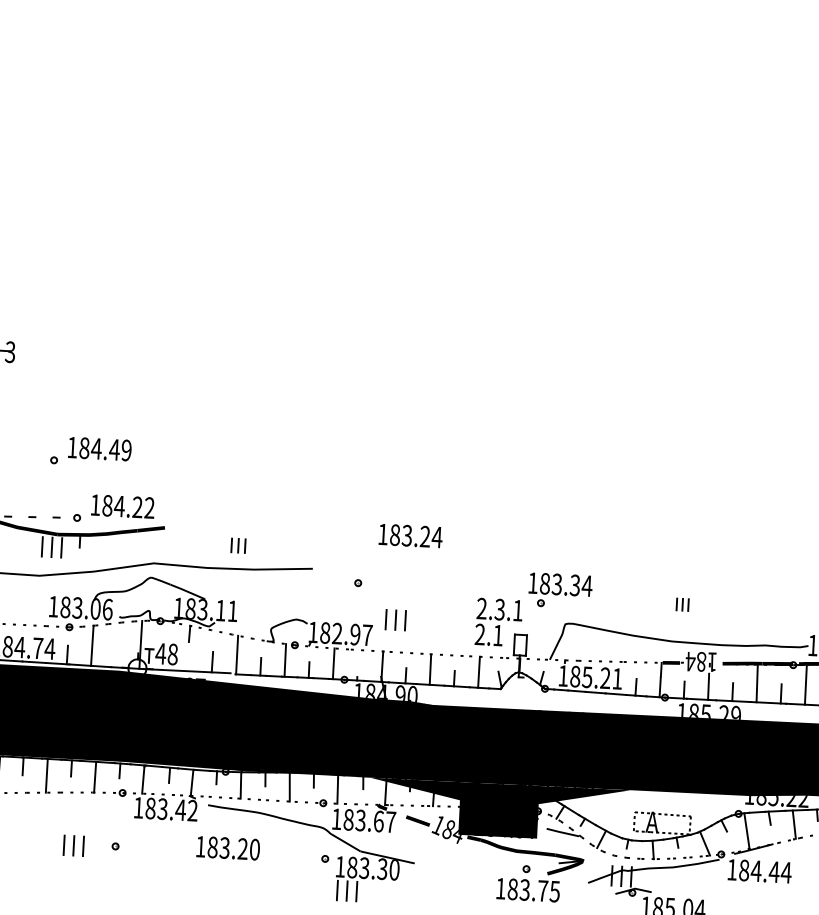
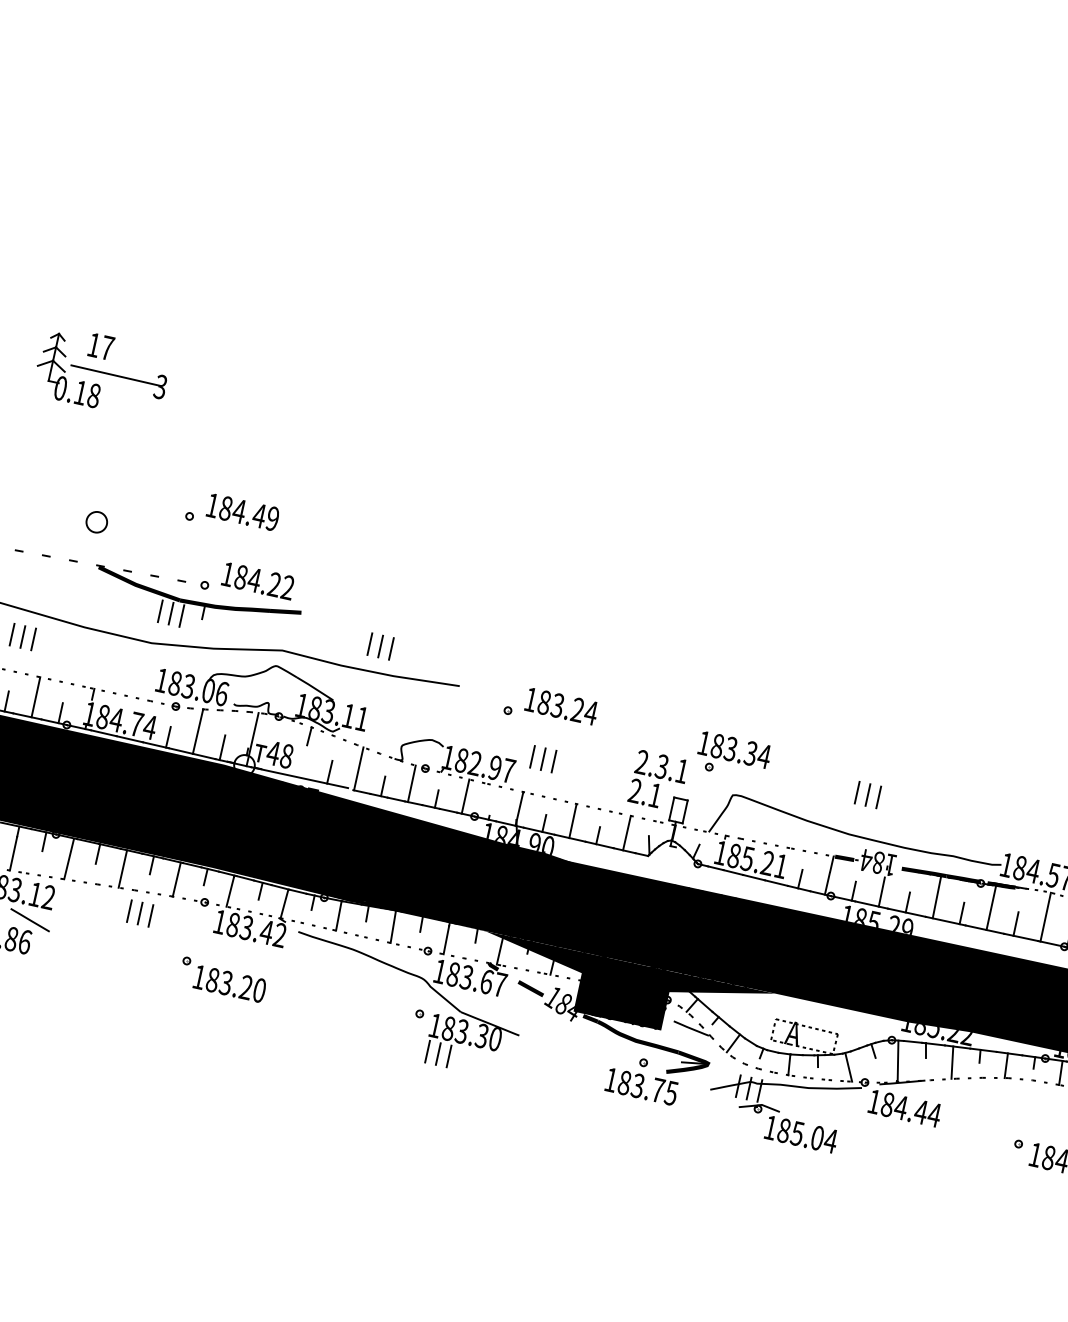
text: (409, 536) -> (560, 706), moved
part: (238, 545) -> (380, 646), size x1.43
part: (682, 605) -> (867, 795), size x1.67
line: (115, 656) -> (222, 747), added
part: (74, 845) -> (140, 913), moved
text: (226, 848) -> (228, 983), moved

